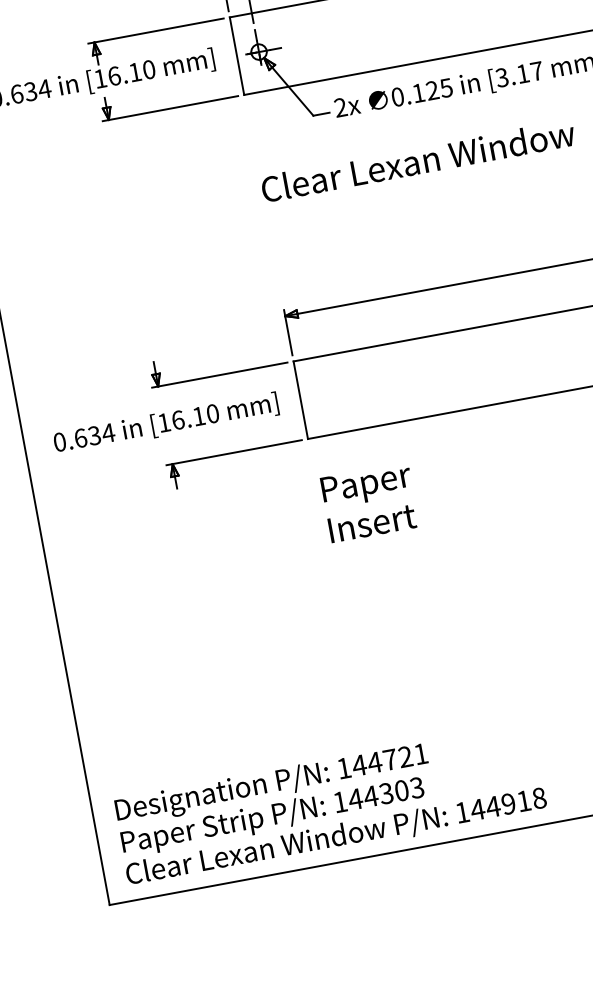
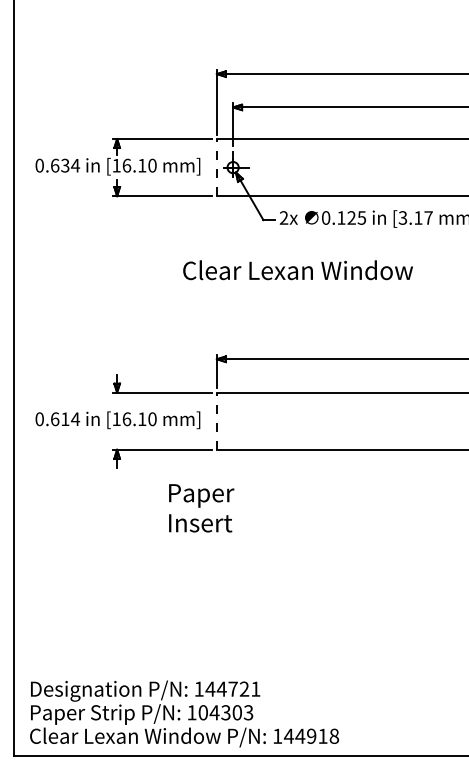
line: (236, 56) -> (216, 167), solid -> dashed
text: (417, 161) -> (297, 270), moved
line: (300, 400) -> (216, 421), solid -> dashed
text: (94, 436) -> (65, 419), 0.634 -> 0.614
text: (369, 502) -> (201, 508), moved
text: (355, 798) -> (203, 712), 144303 -> 104303

